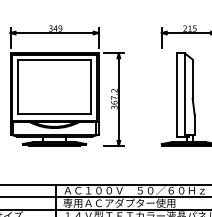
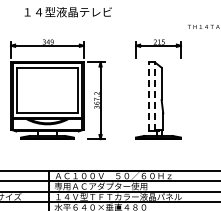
line: (176, 94) -> (148, 96), solid -> dashed
line: (185, 94) -> (155, 96), solid -> dashed

